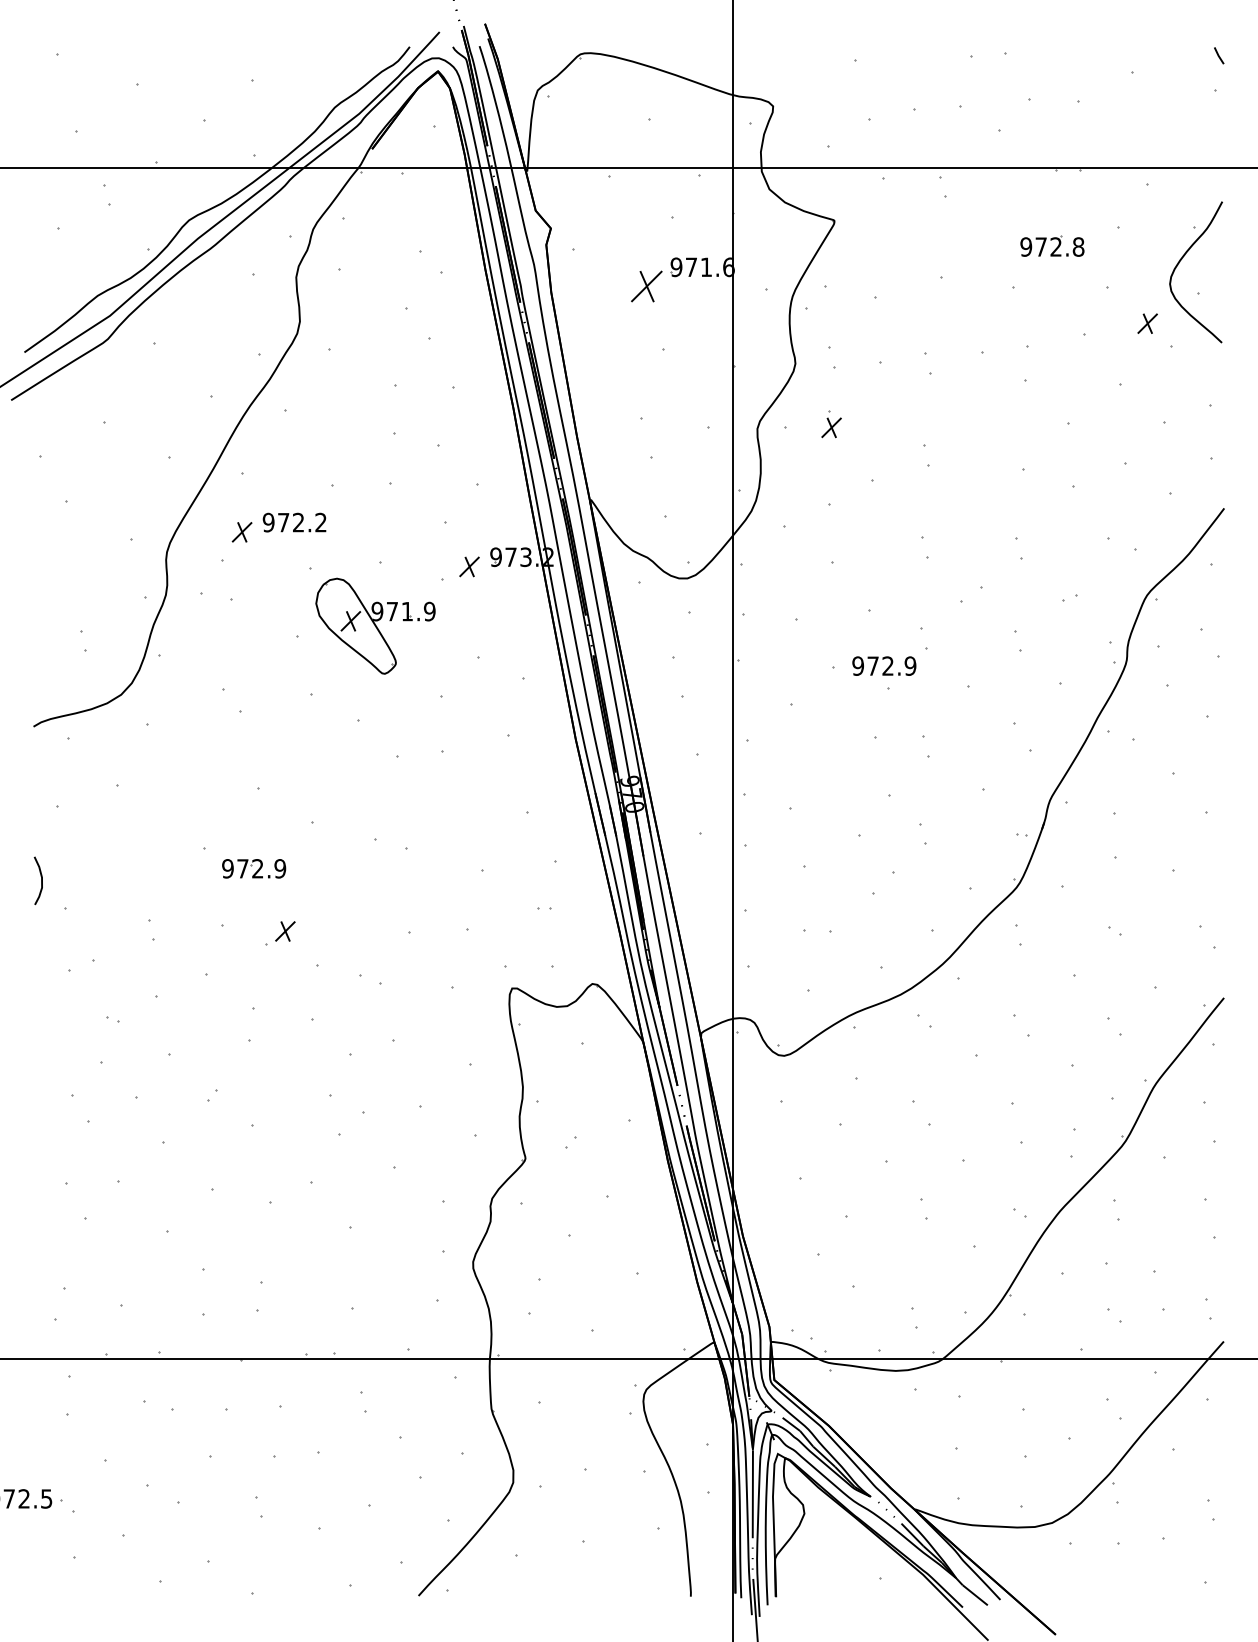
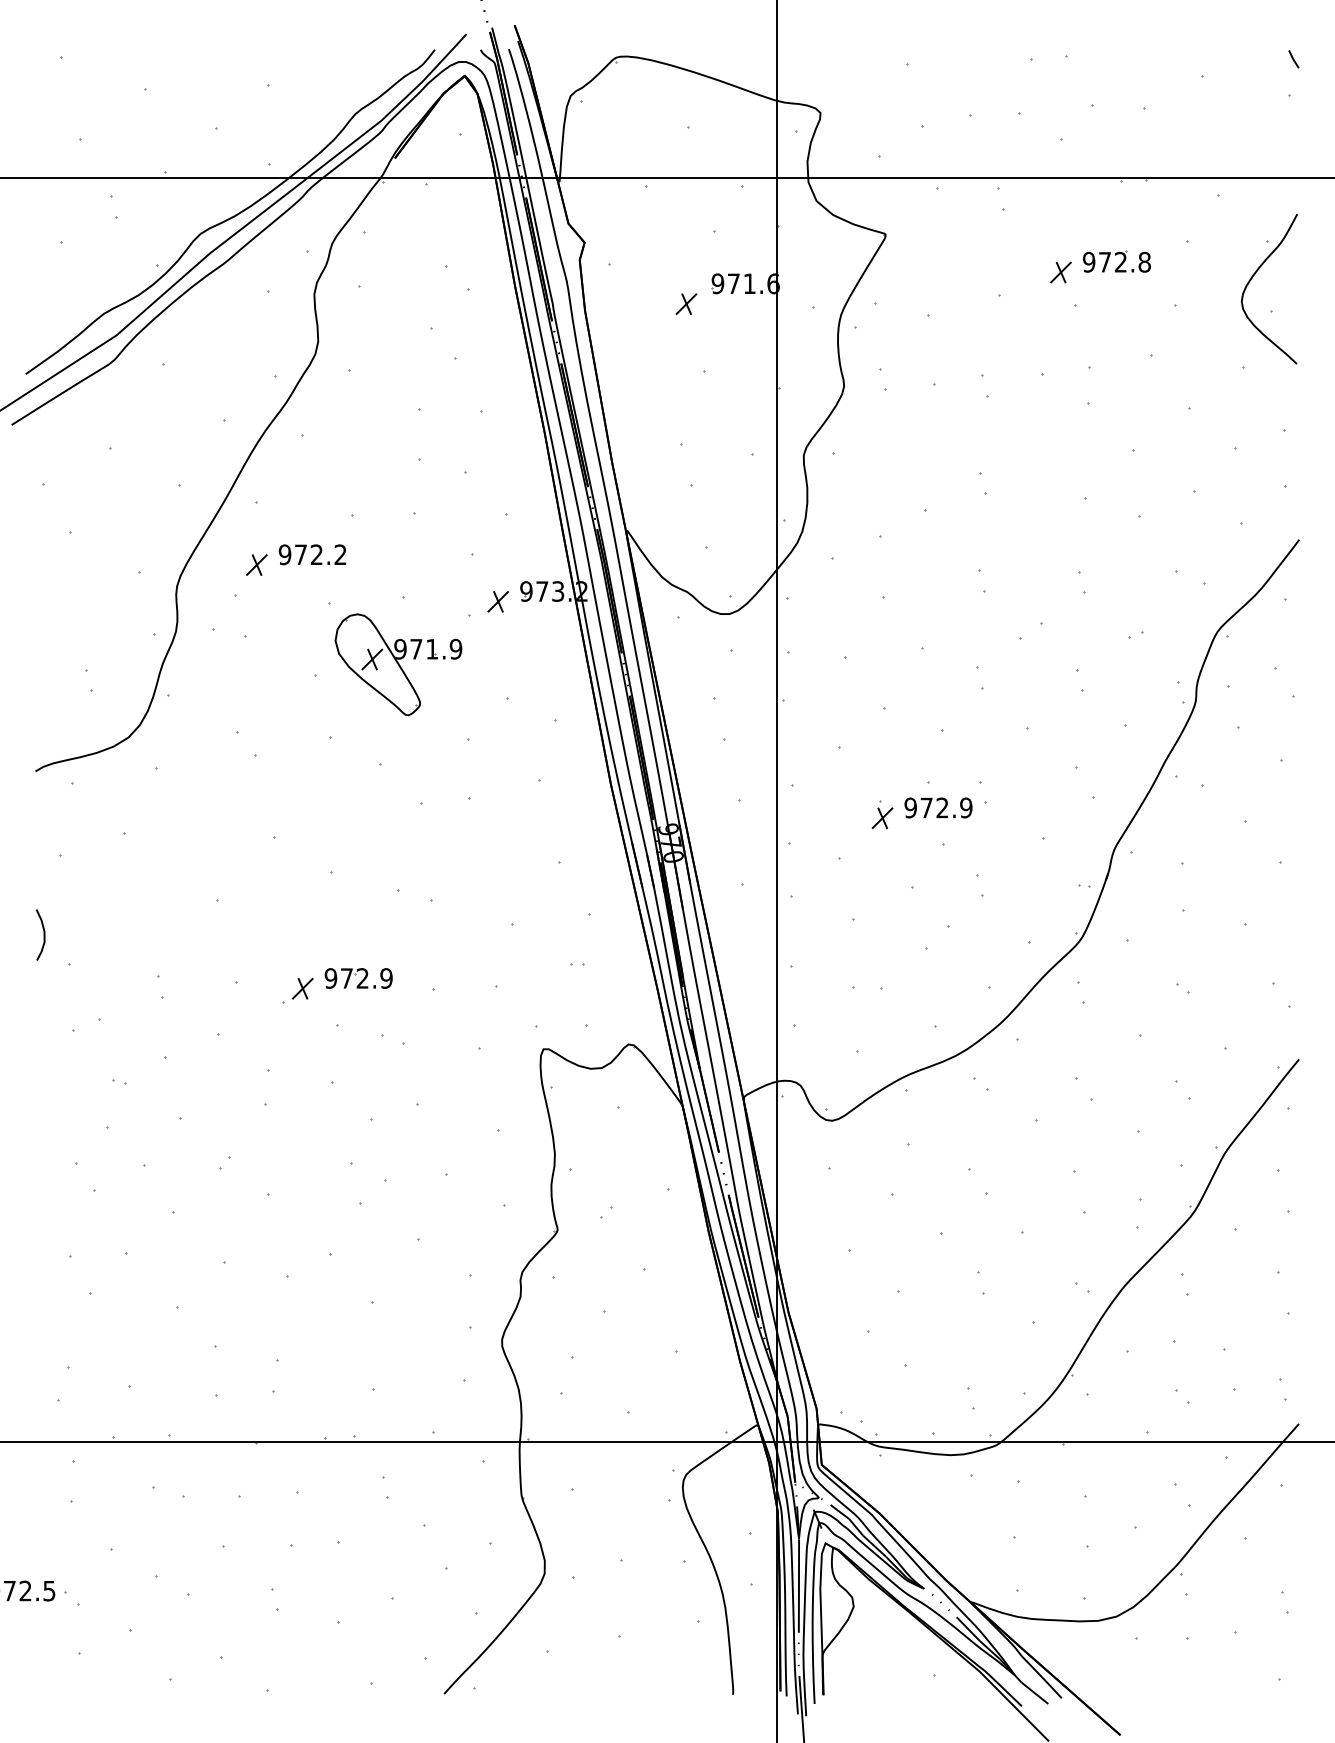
part: (646, 286) -> (686, 304), size x0.62
part: (1147, 323) -> (1060, 272), moved
part: (831, 424) -> (882, 814), moved
text: (884, 665) -> (938, 807), moved
part: (254, 868) -> (359, 978), moved

